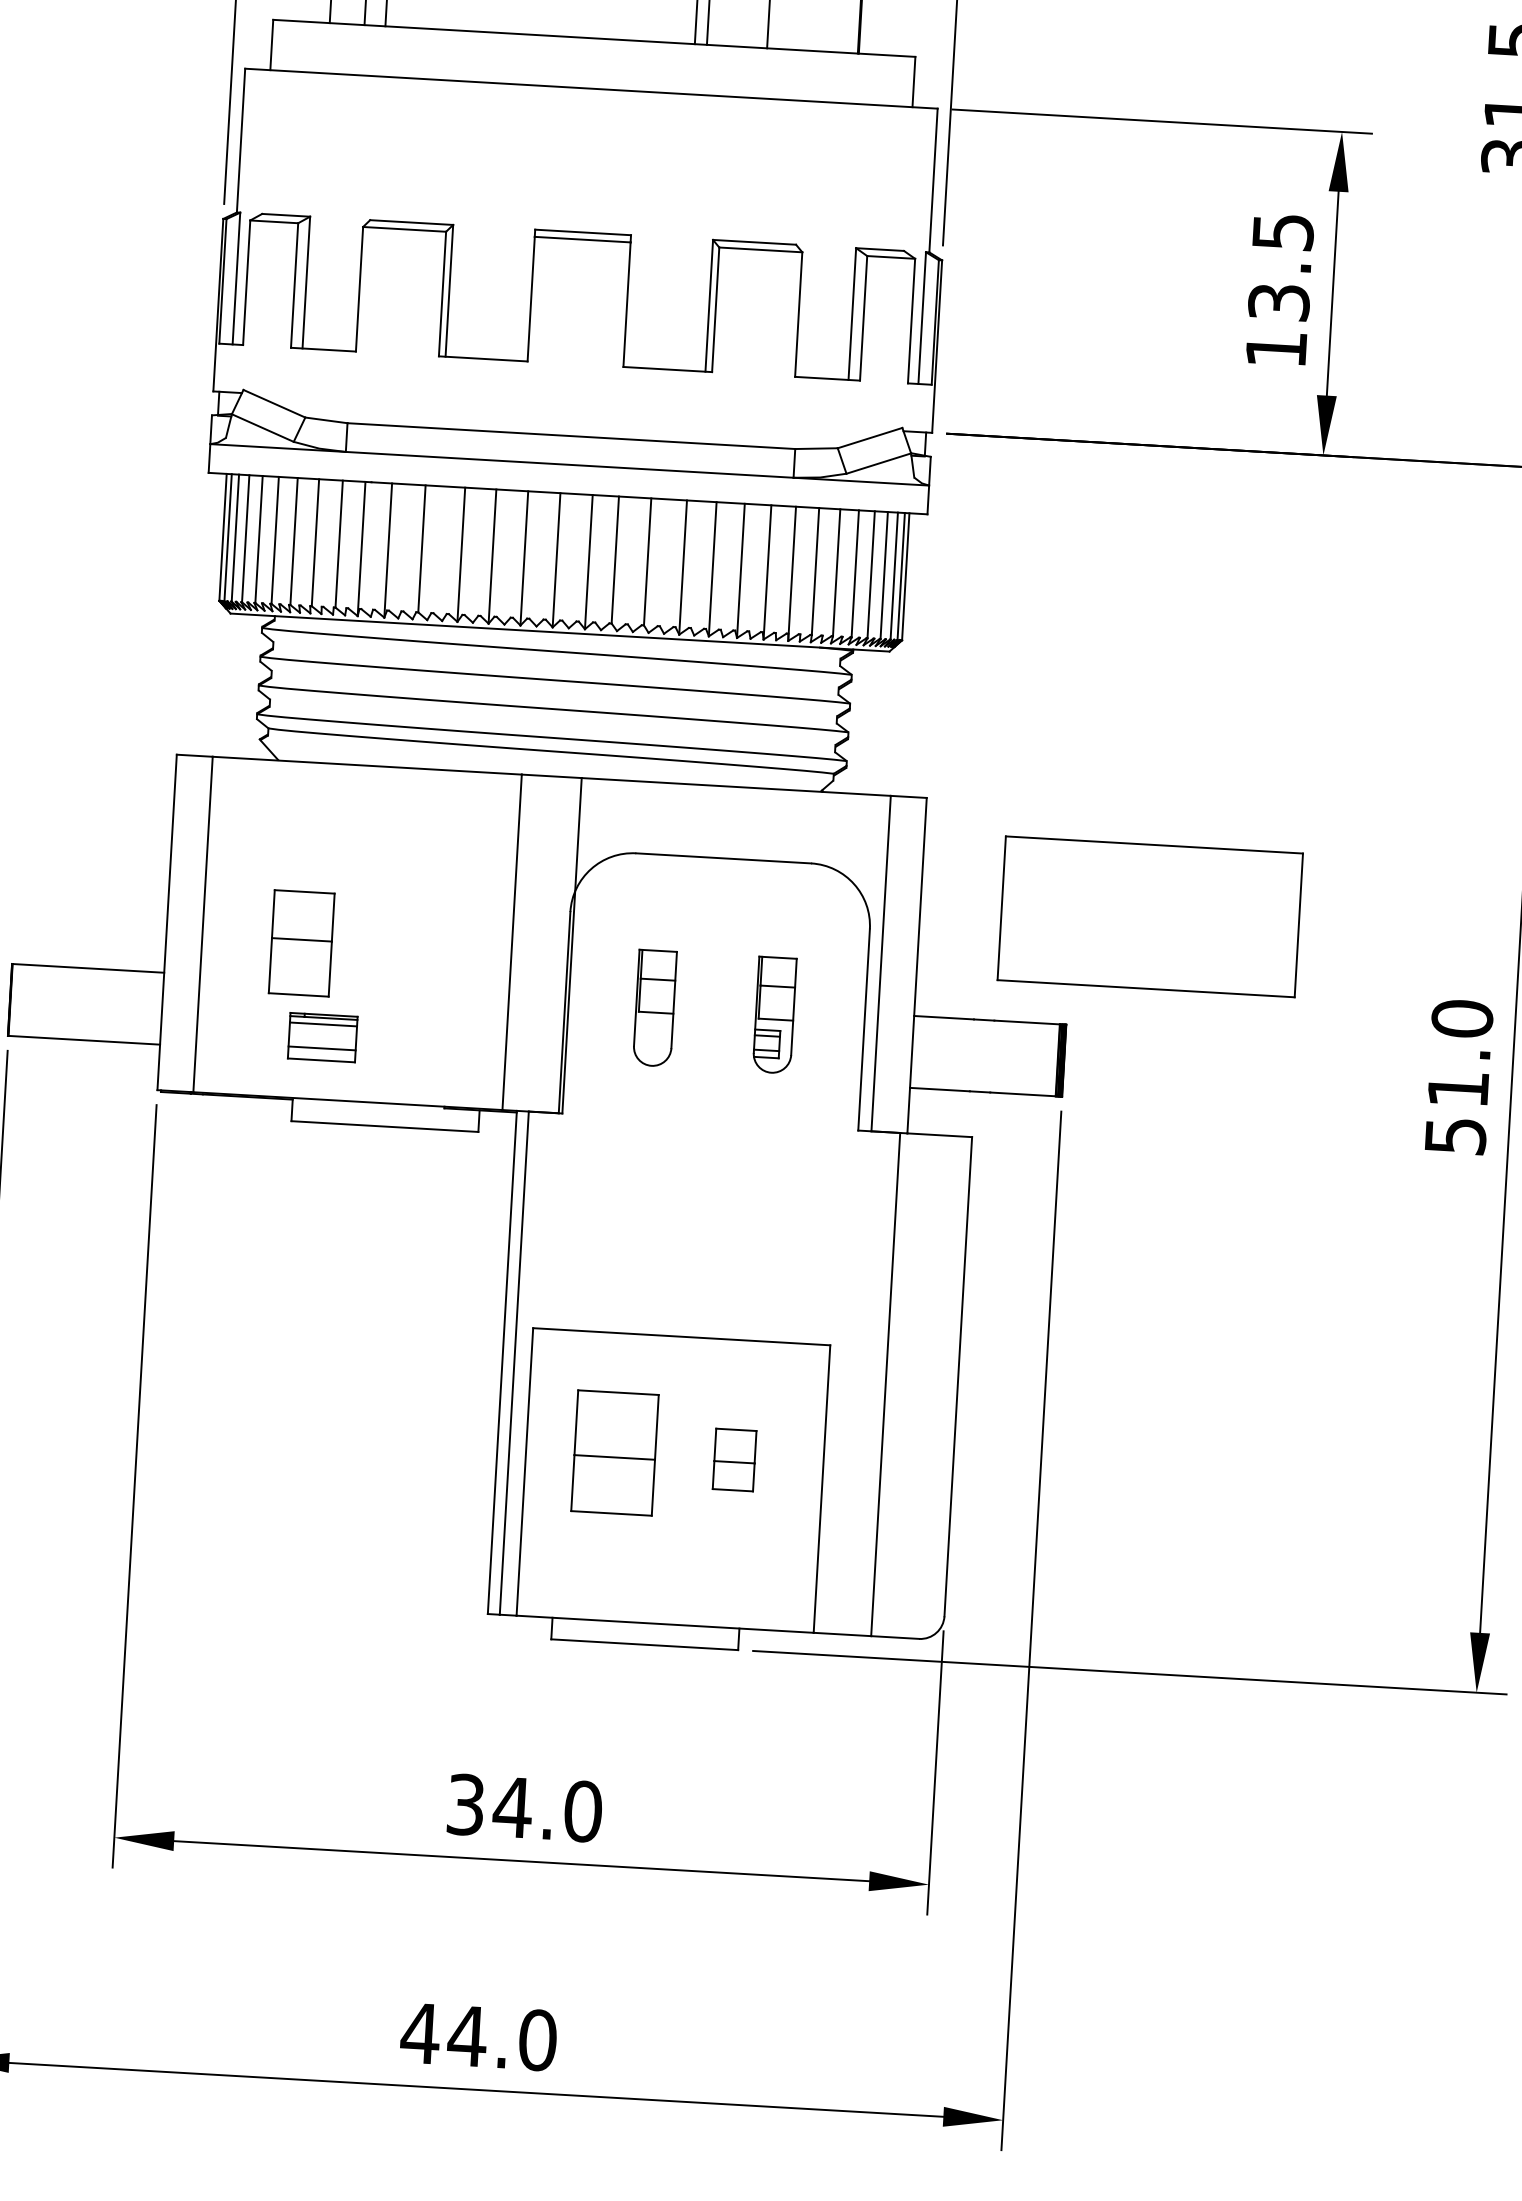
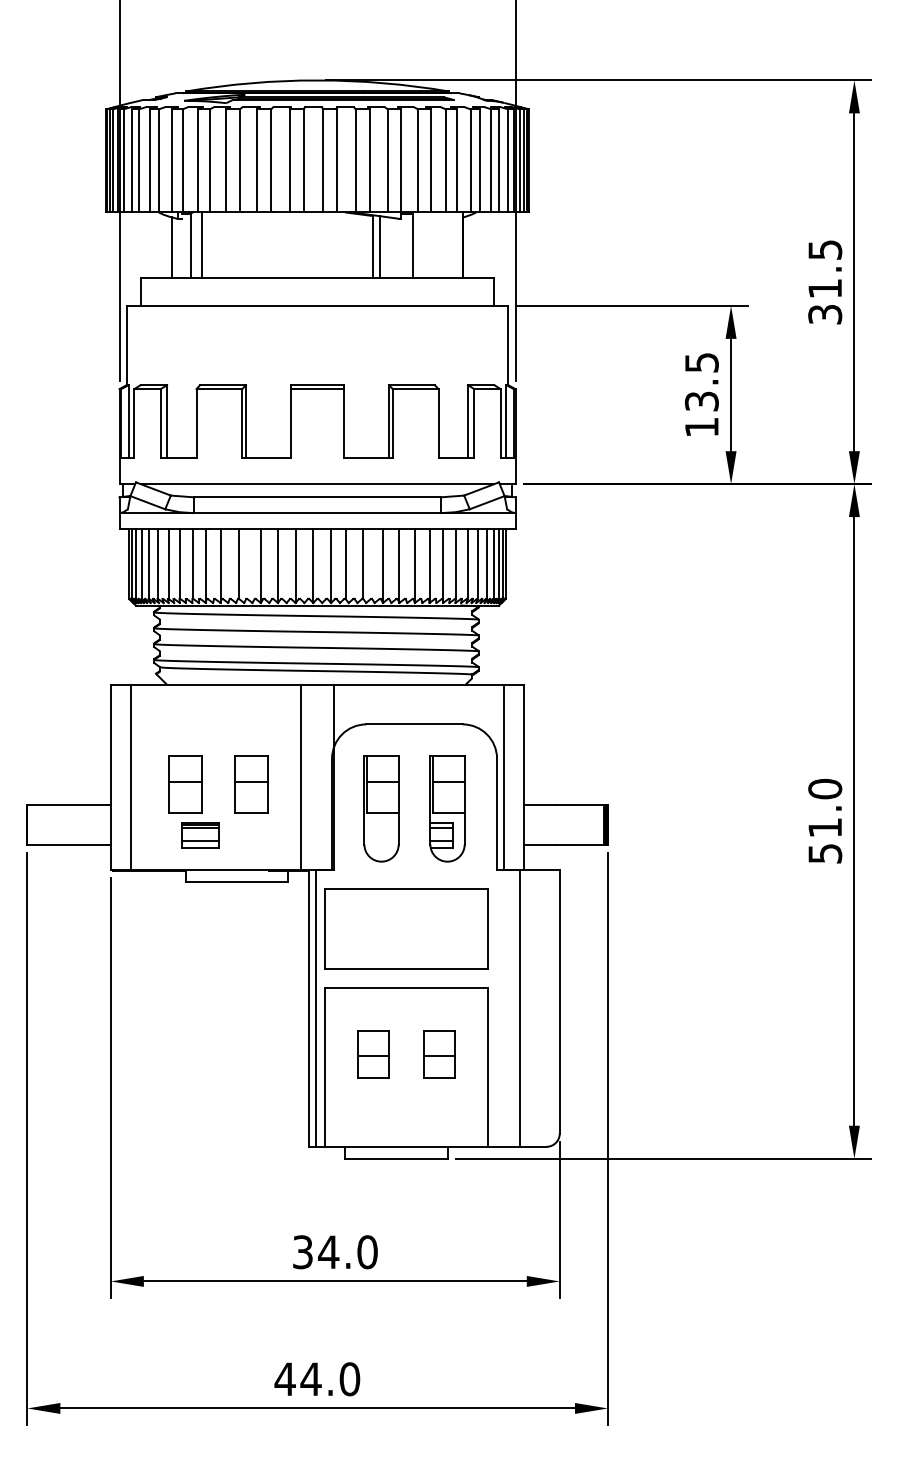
line: (572, 412) -> (317, 484), added
part: (1150, 915) -> (406, 928), moved
part: (421, 950) -> (251, 784), added
part: (654, 1007) -> (381, 808), size x1.67
part: (774, 1014) -> (447, 808), size x1.67
part: (614, 1453) -> (373, 1054), size x0.71
part: (734, 1460) -> (439, 1054), size x1.43

